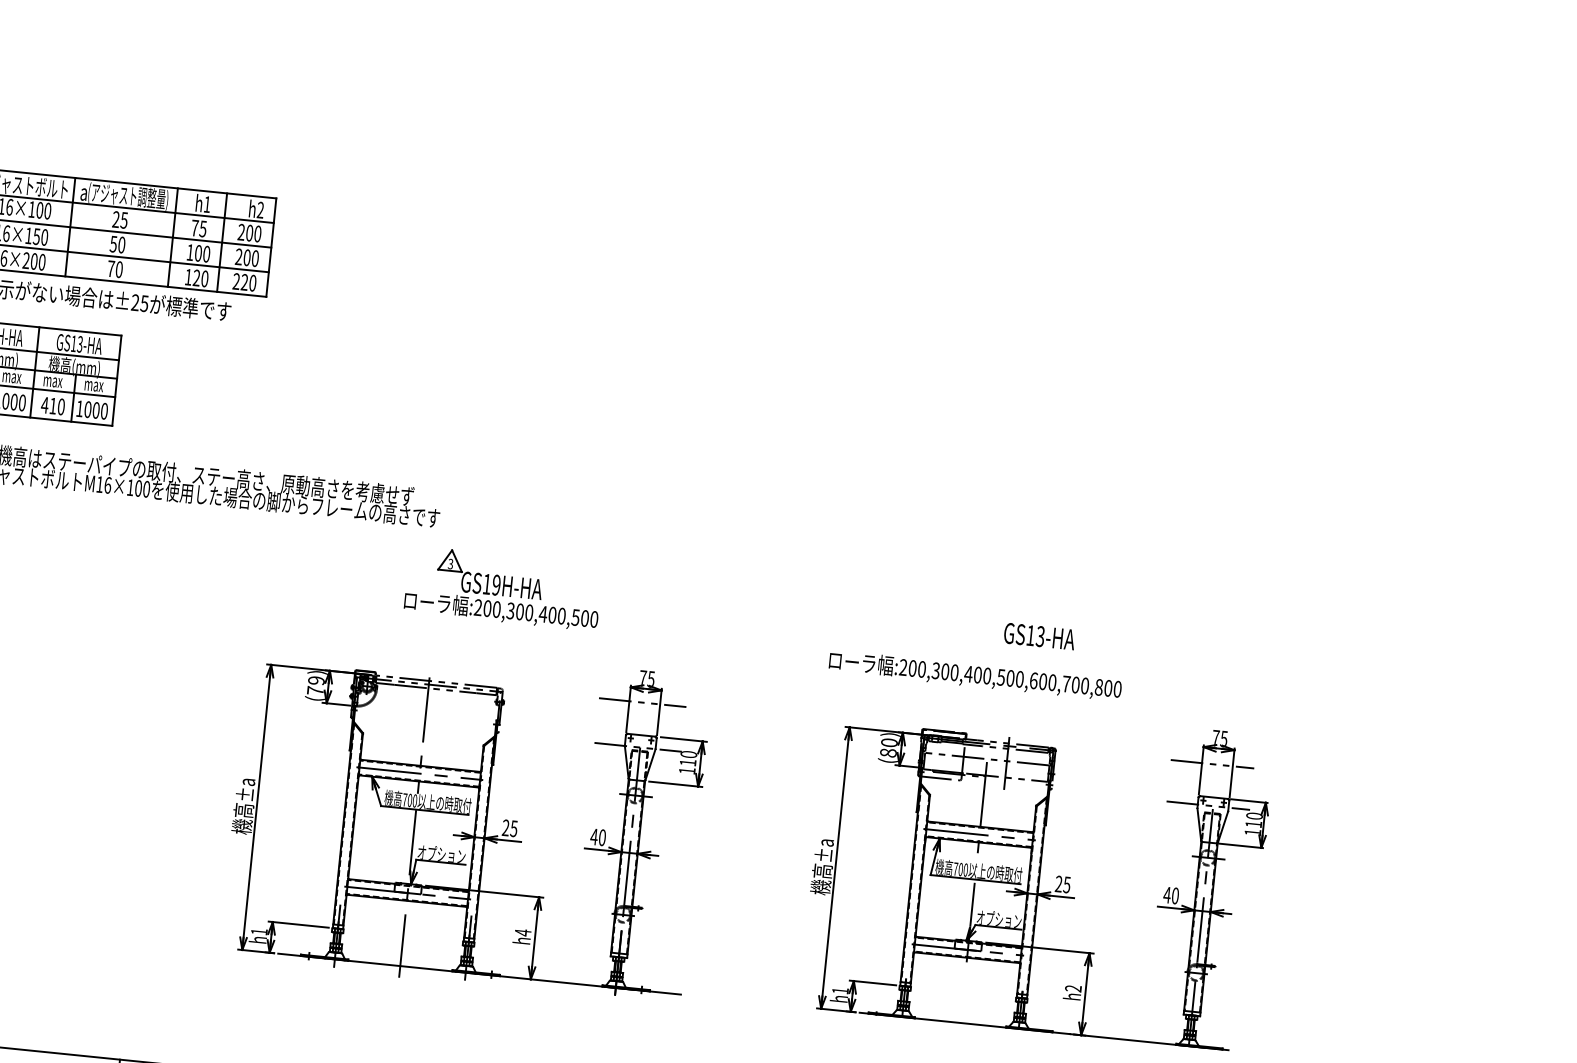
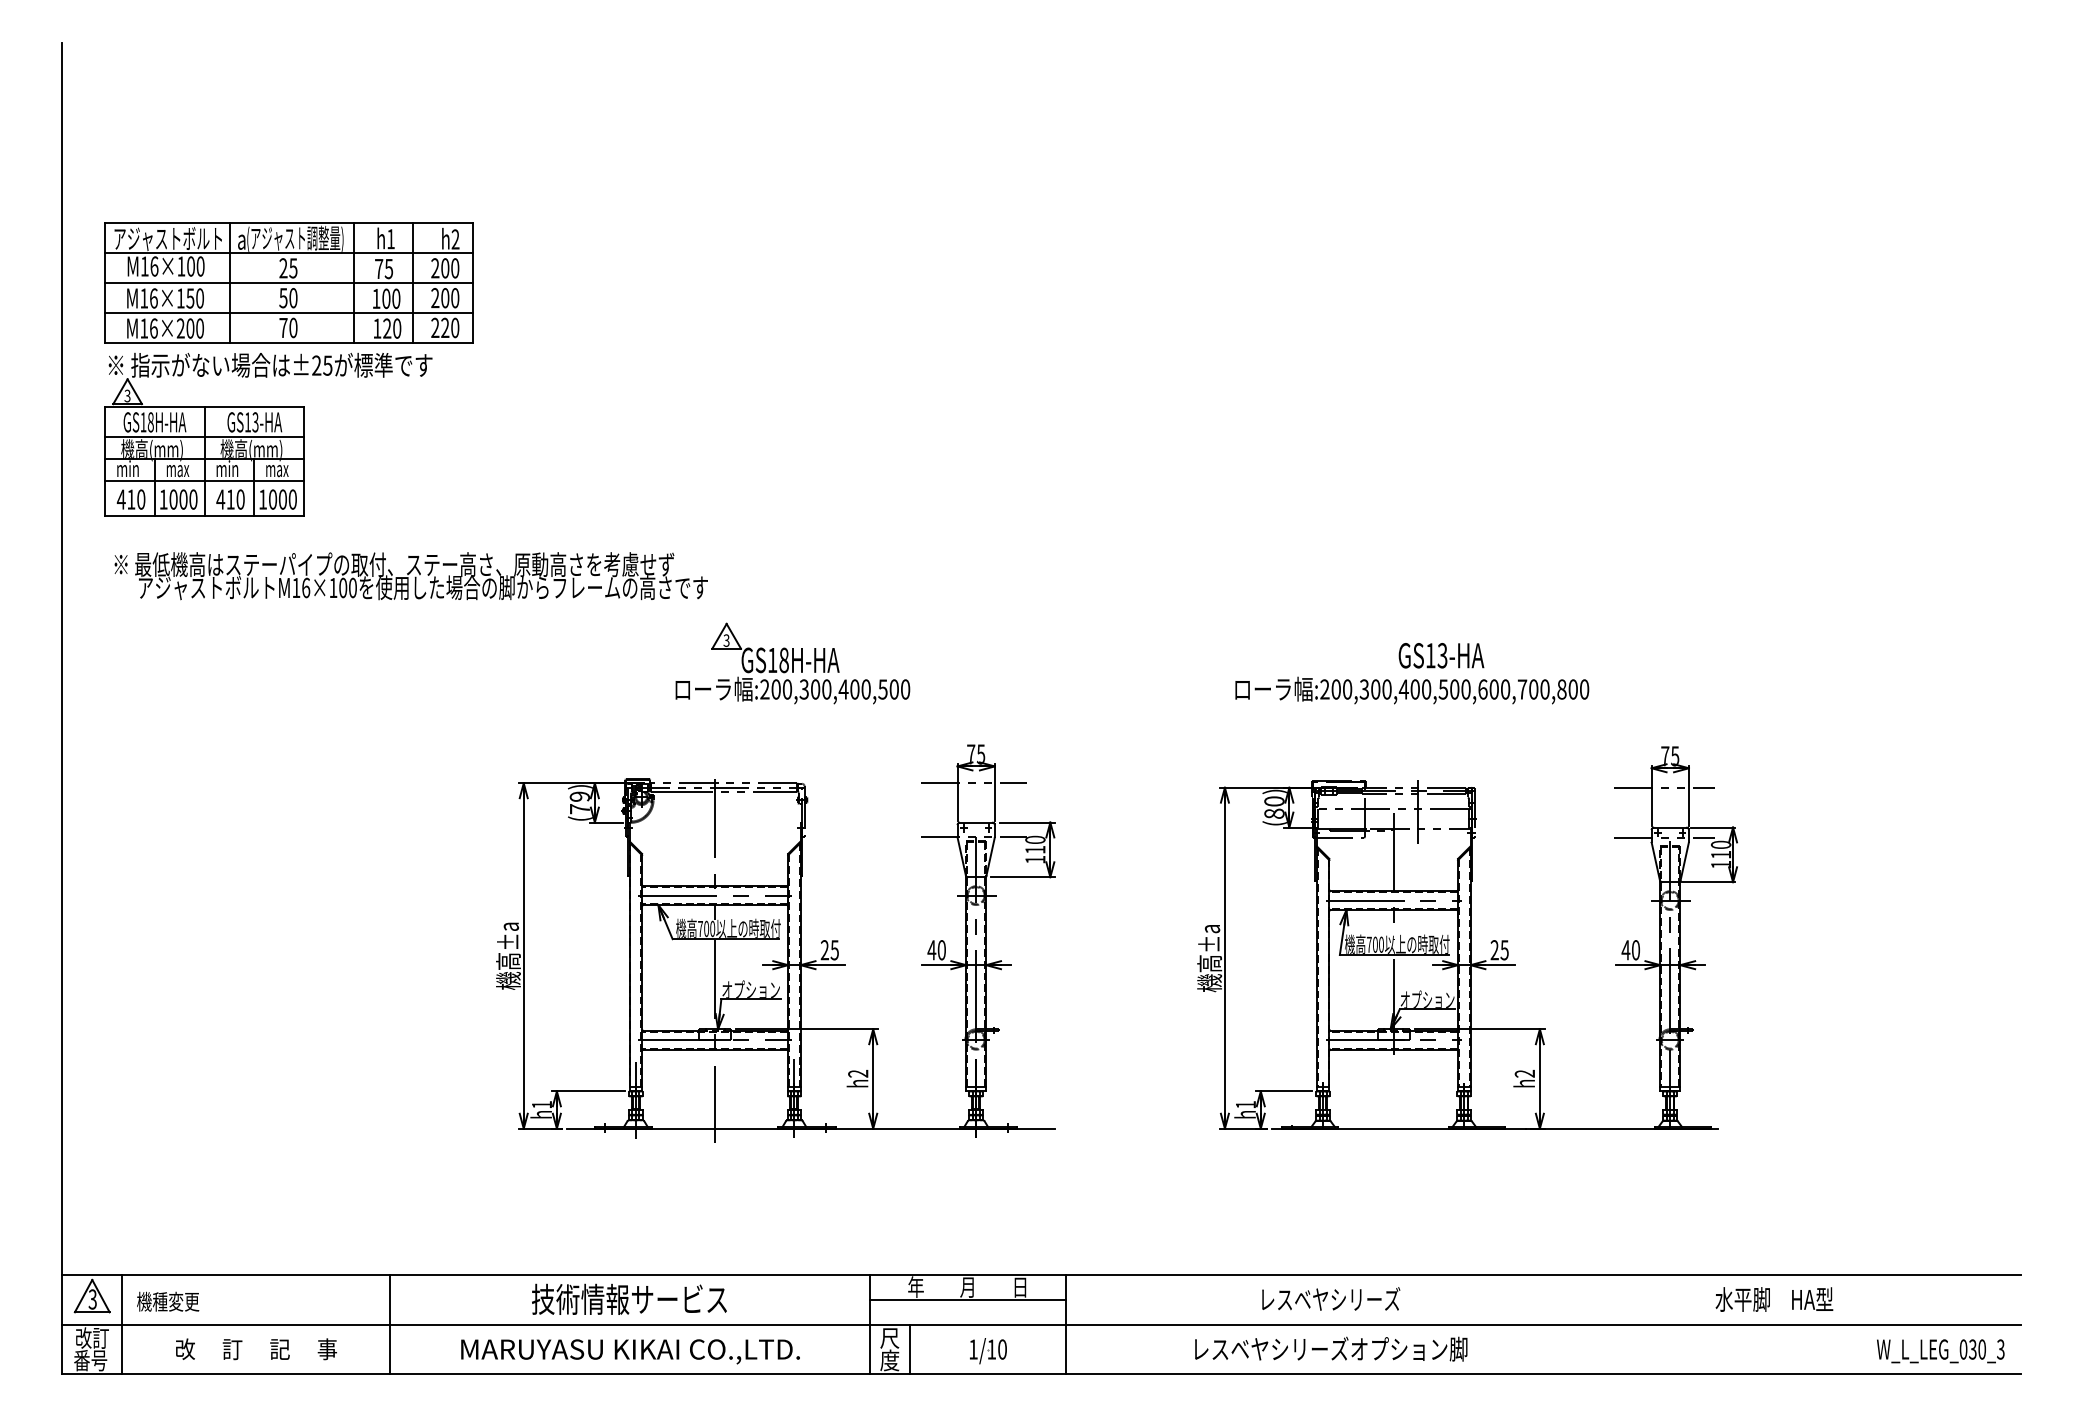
text: (53, 380) -> (227, 468), max -> min
text: (495, 585) -> (783, 660), GS19H-HA -> GS18H-HA
text: (975, 675) -> (1412, 690), moved
text: (523, 932) -> (858, 1073), h4 -> h2

